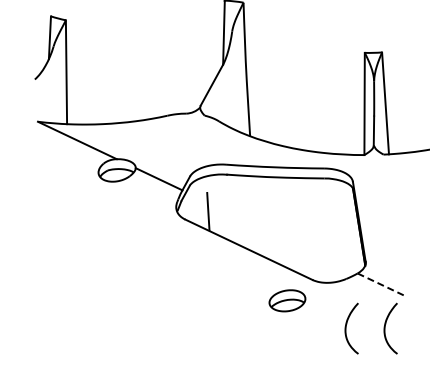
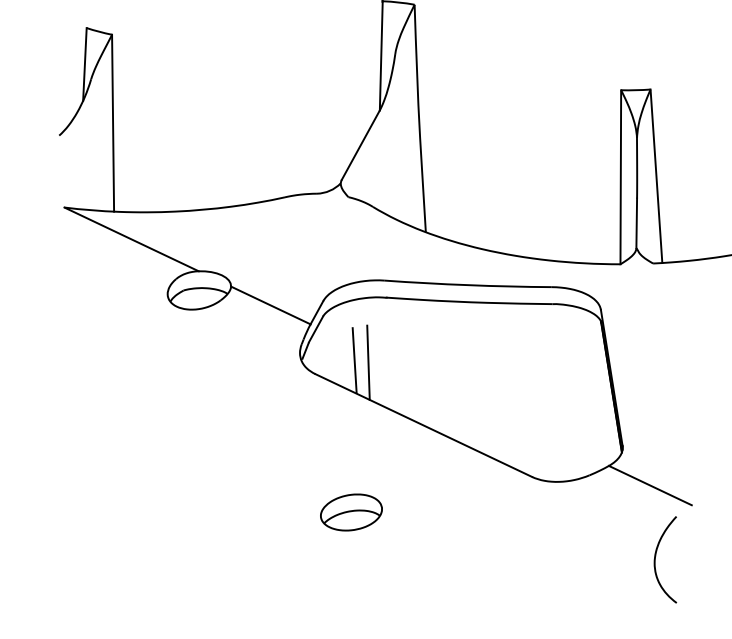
line: (216, 212) -> (368, 362), added
line: (381, 285) -> (649, 486), dashed -> solid
part: (287, 300) -> (351, 511), moved
curve: (346, 328) -> (589, 559), removed

